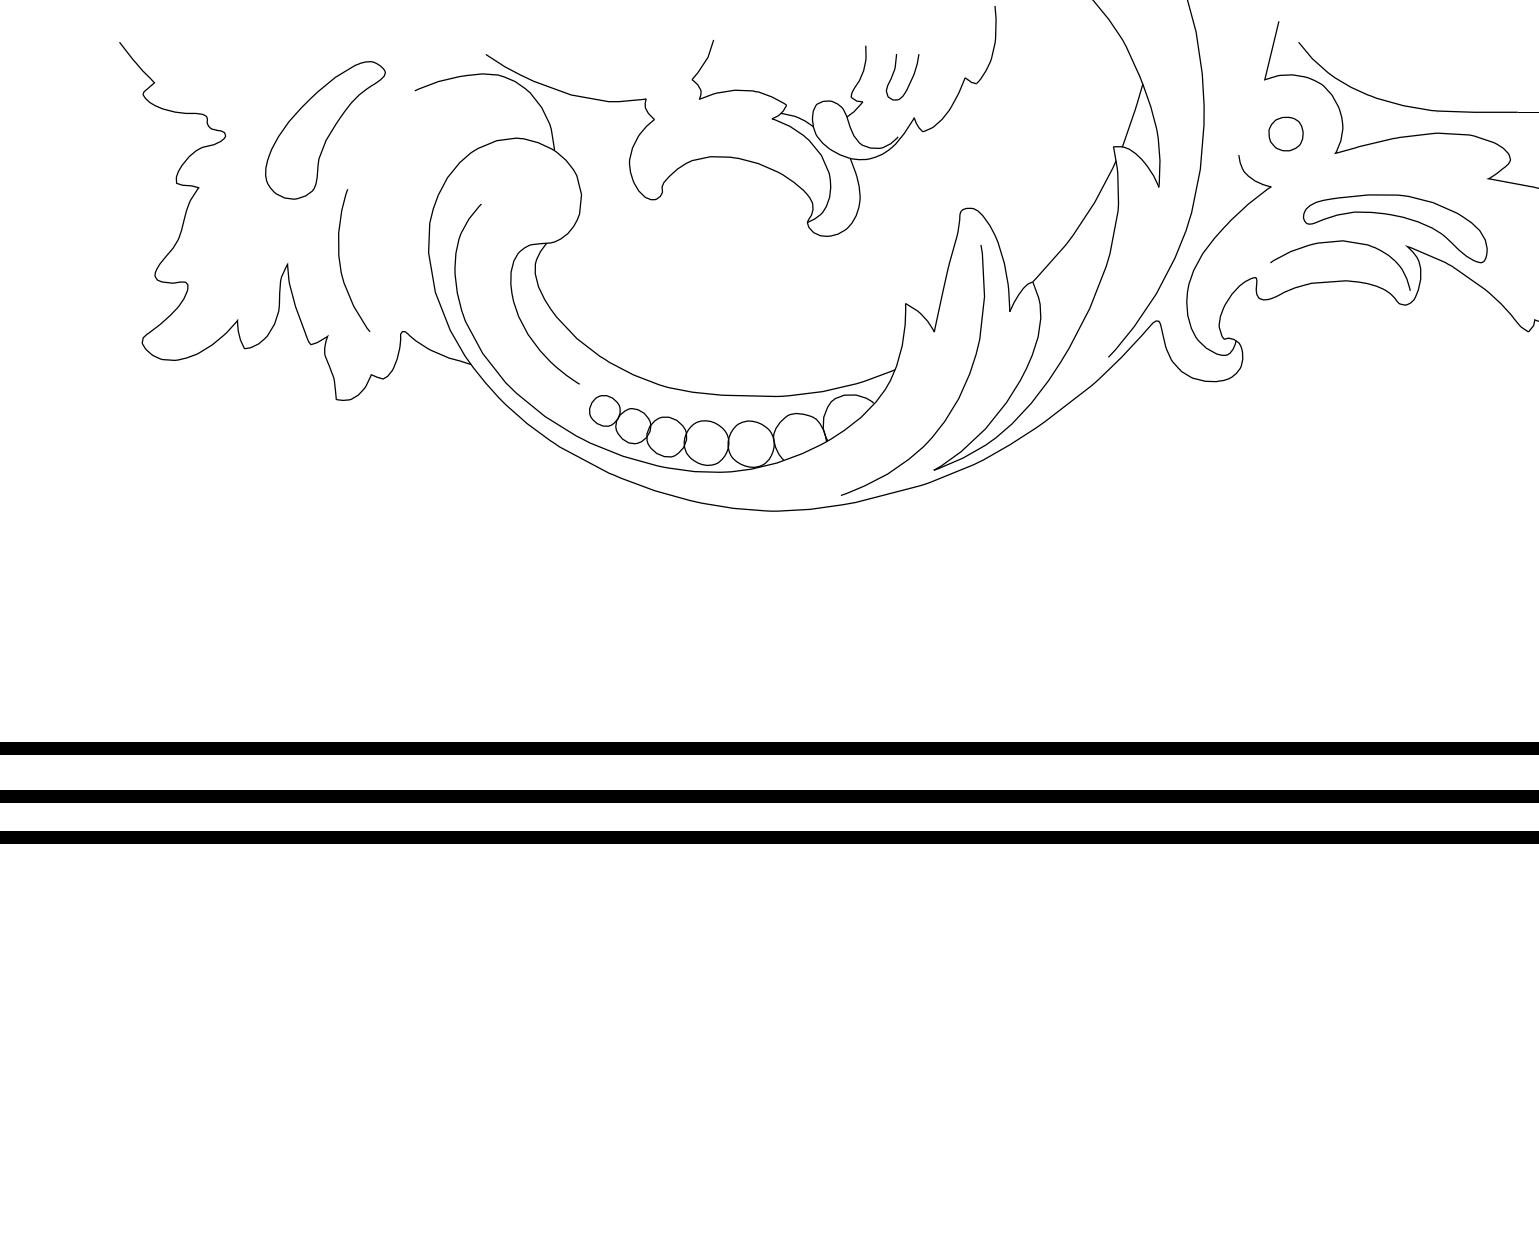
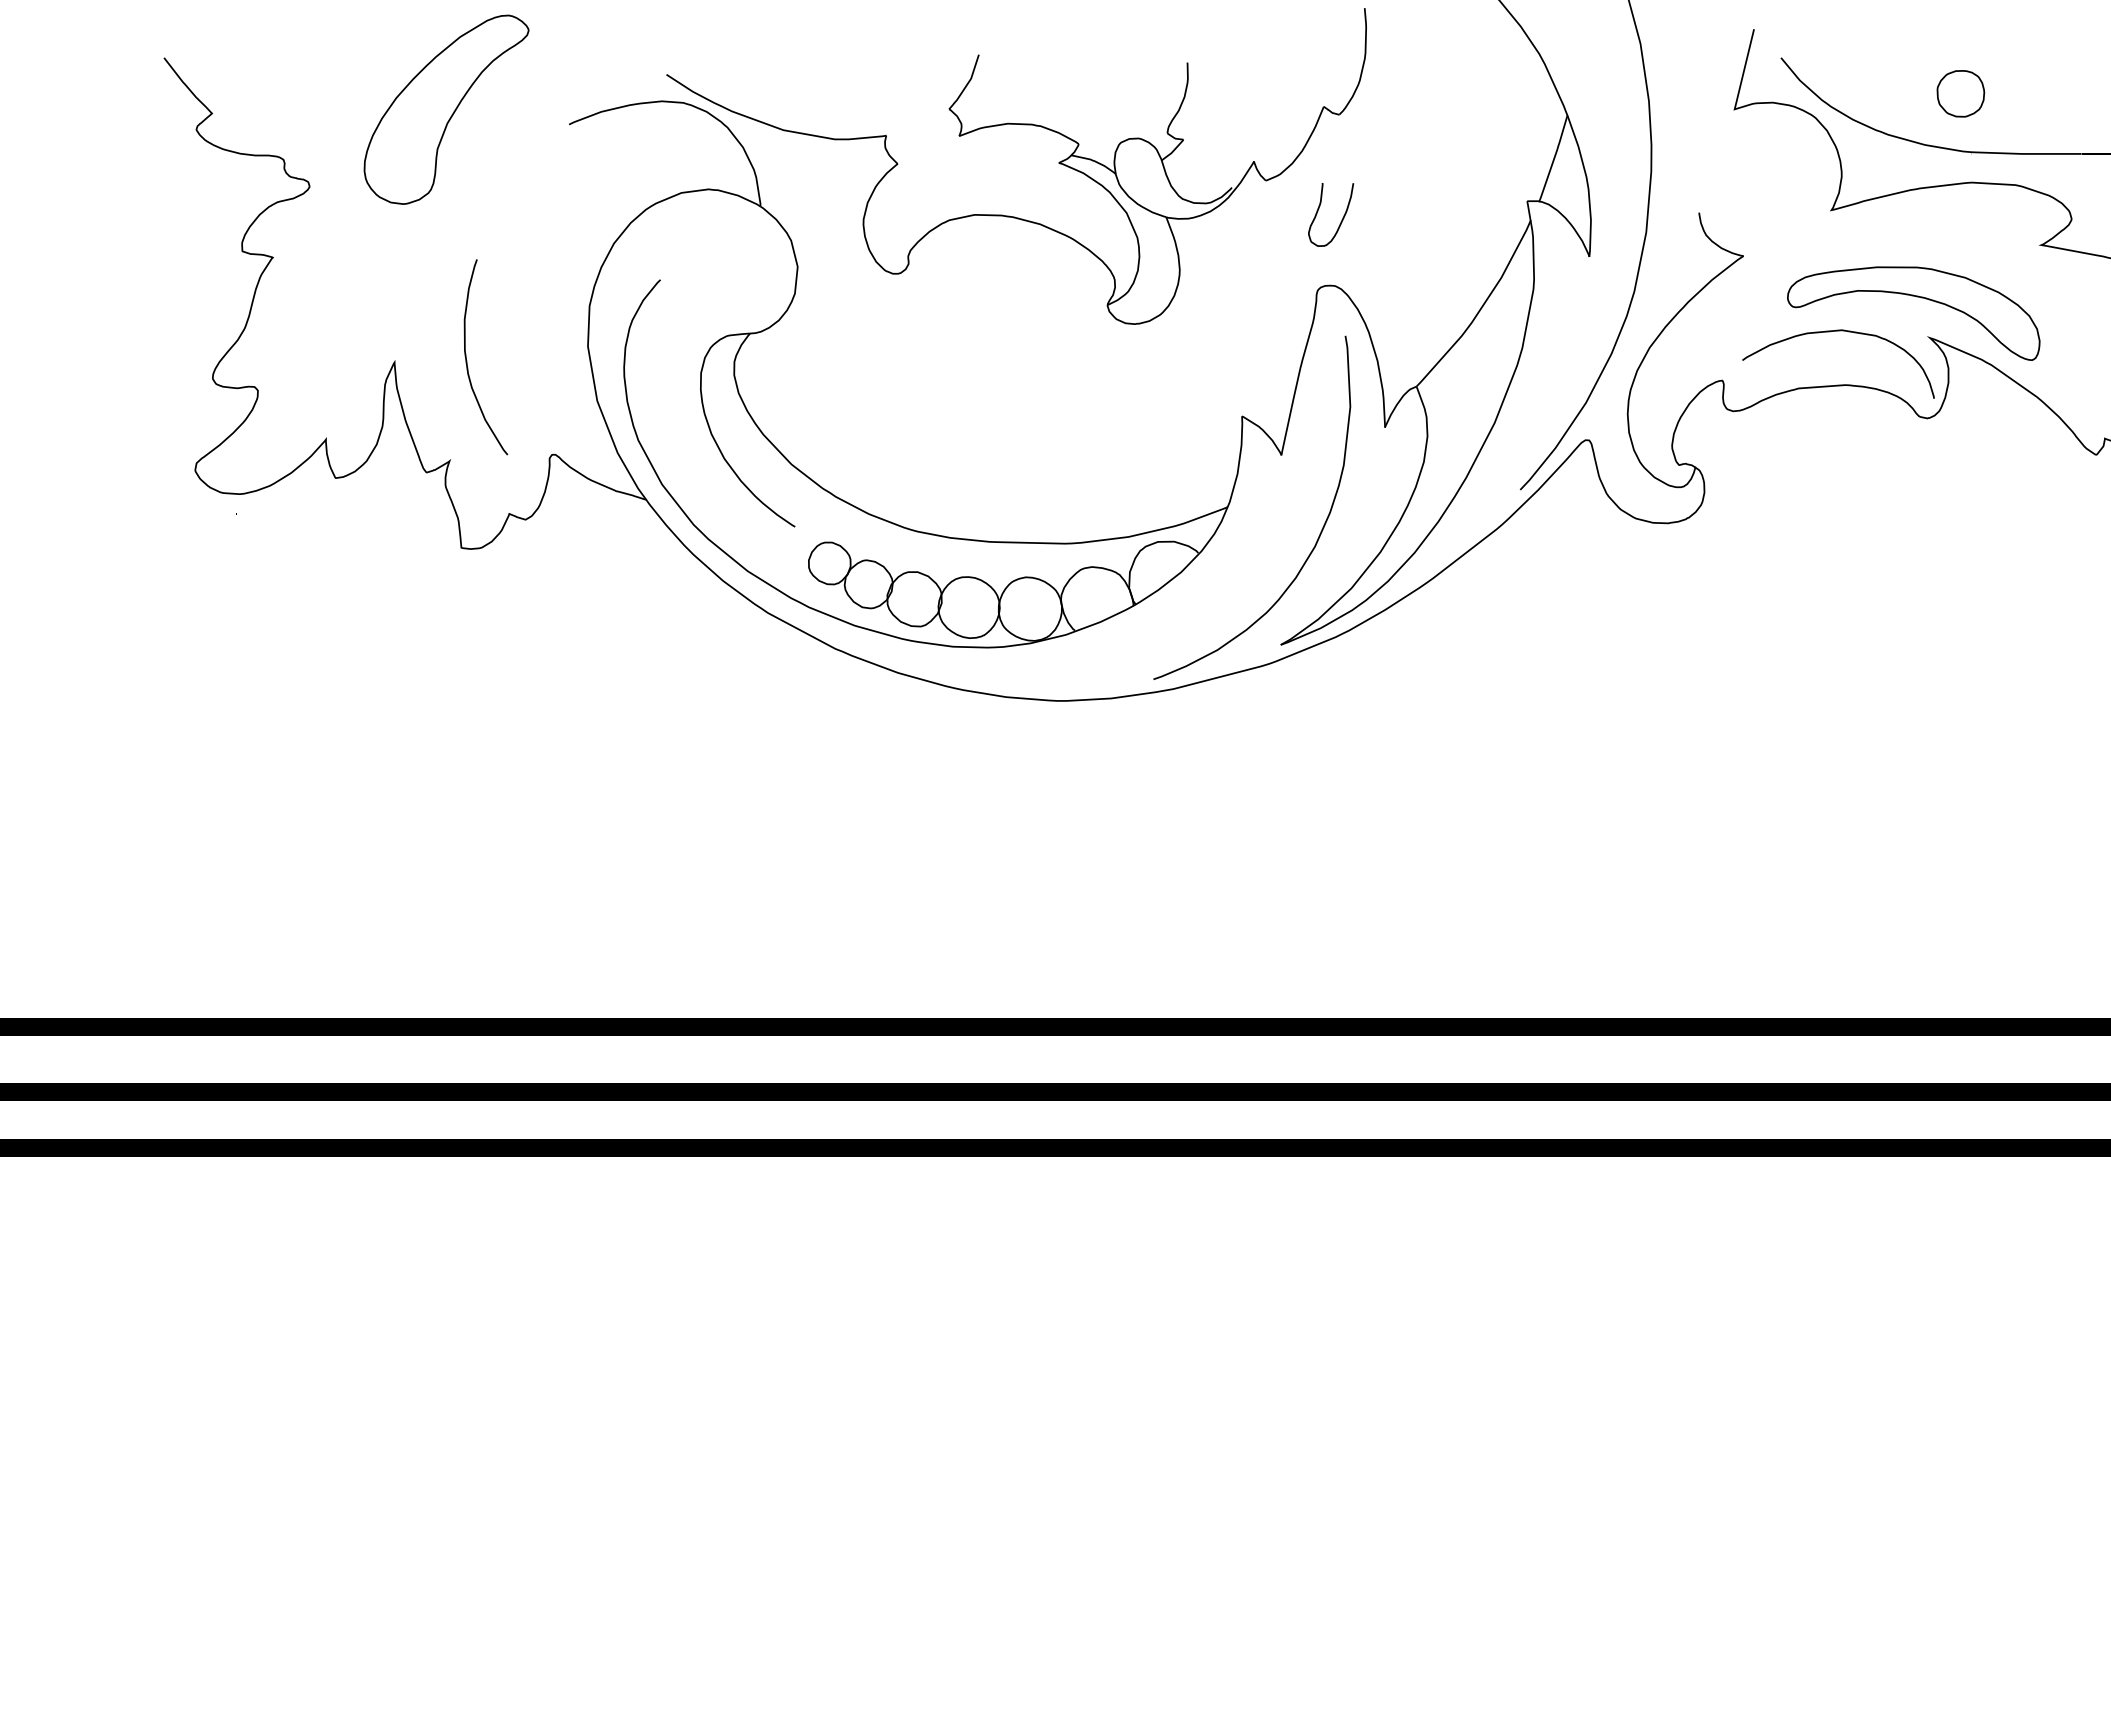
curve: (910, 80) -> (1341, 219), moved
part: (325, 130) -> (446, 109), moved
part: (1285, 133) -> (1960, 93), moved

